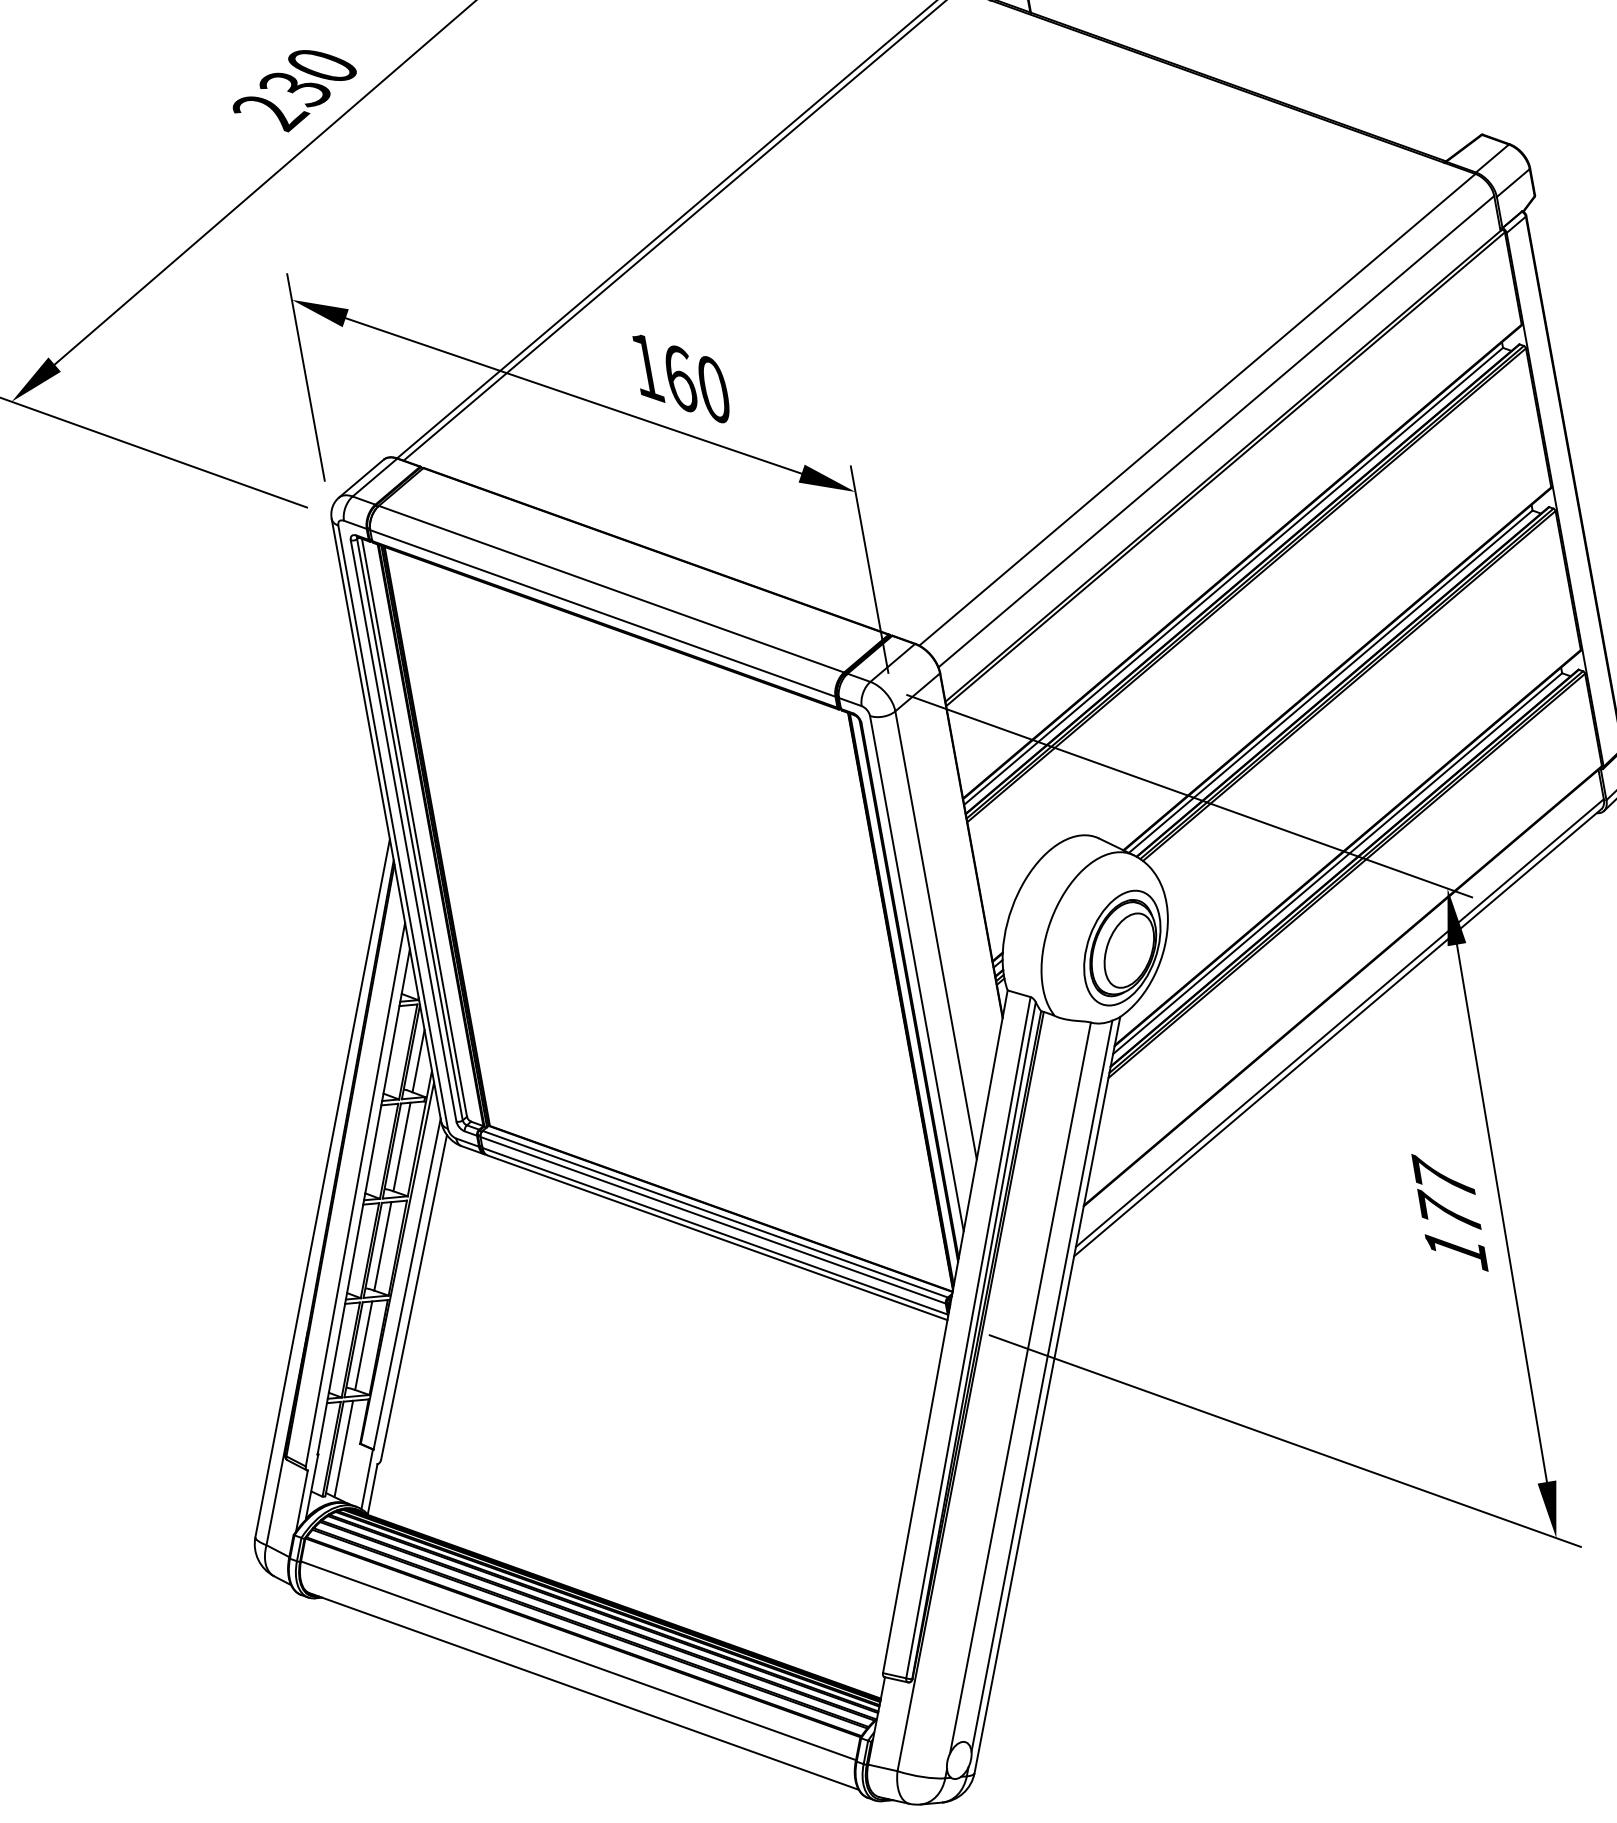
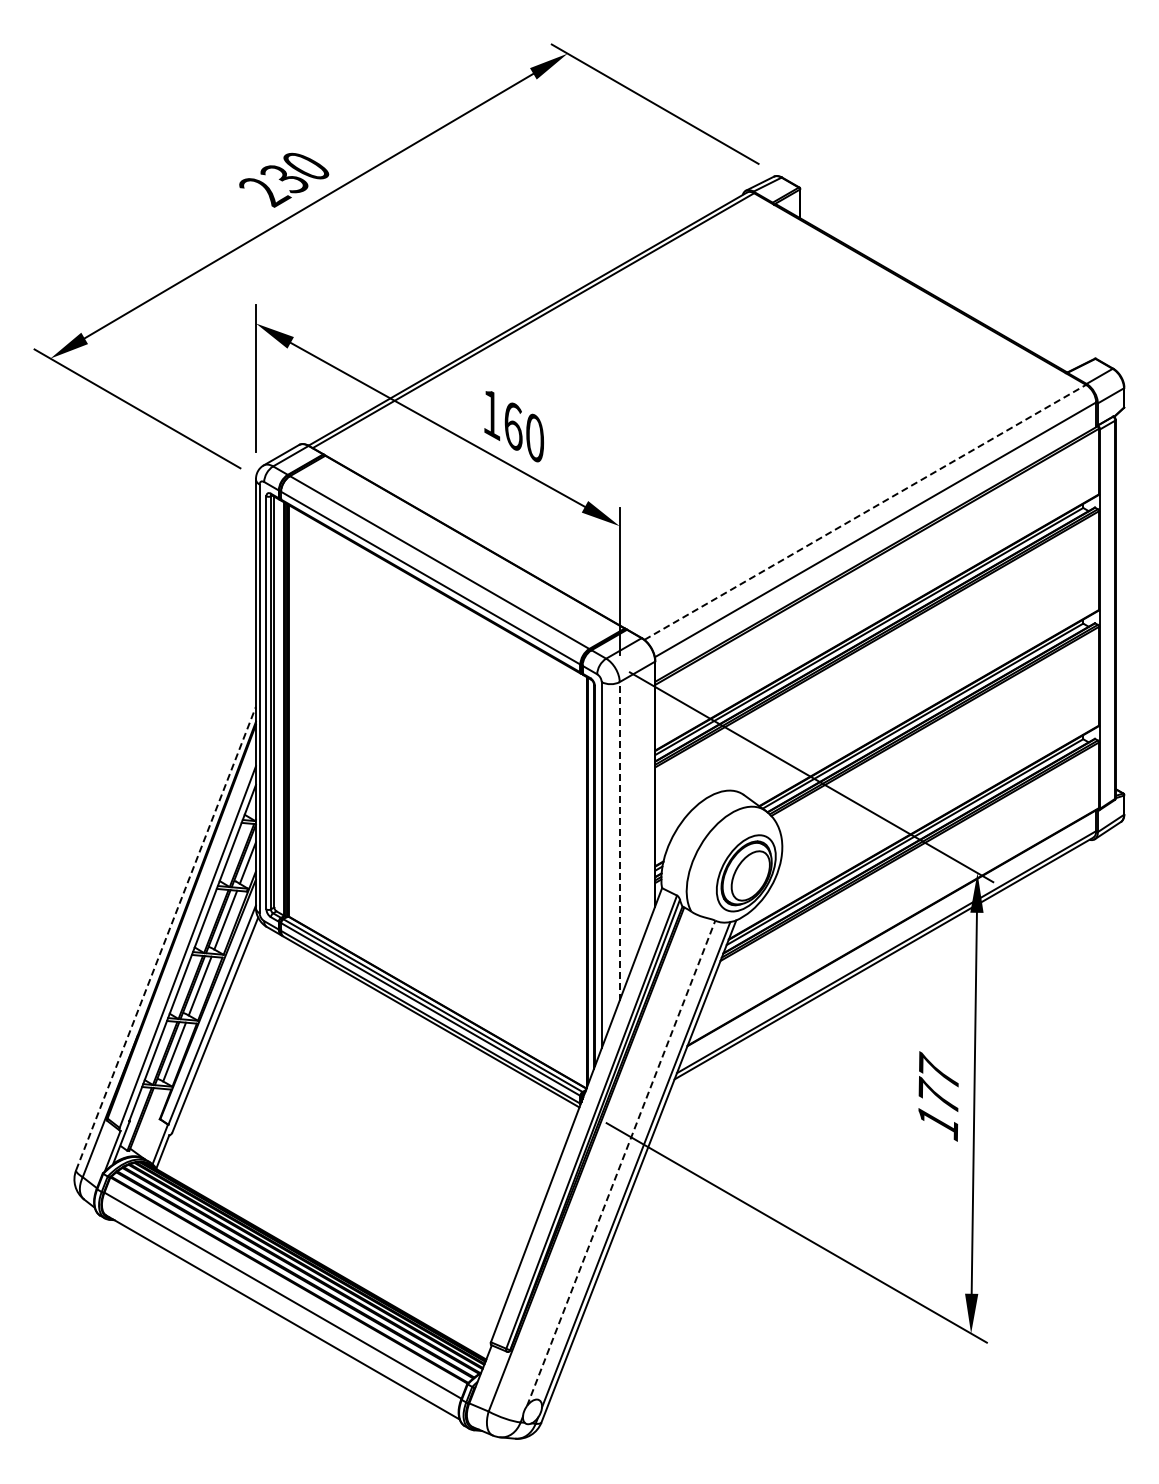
line: (1197, 409) -> (865, 512), solid -> dashed
line: (935, 934) -> (619, 840), solid -> dashed
line: (323, 1188) -> (166, 938), solid -> dashed
line: (1020, 1386) -> (621, 1162), solid -> dashed
line: (343, 1448) -> (147, 1120), removed

